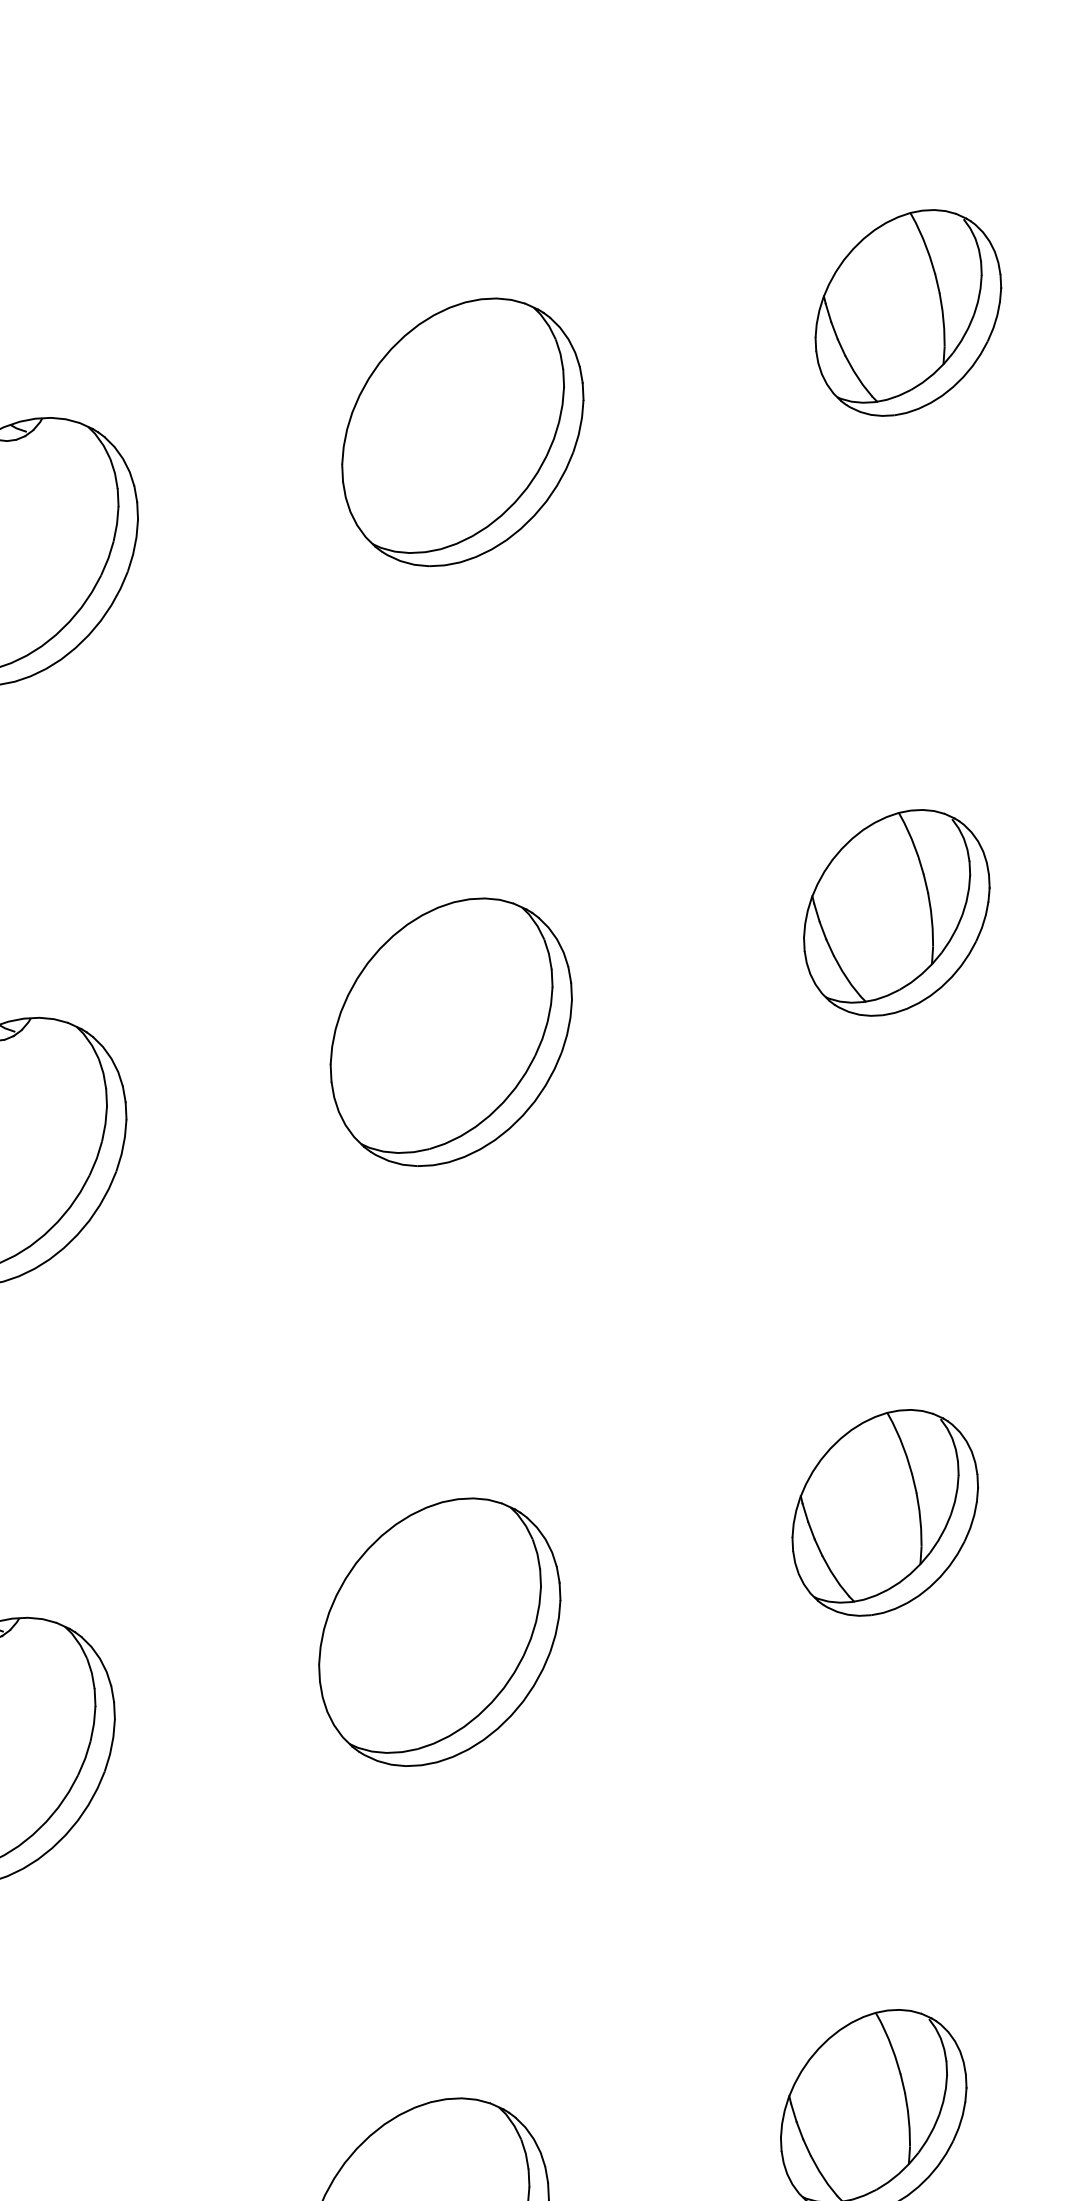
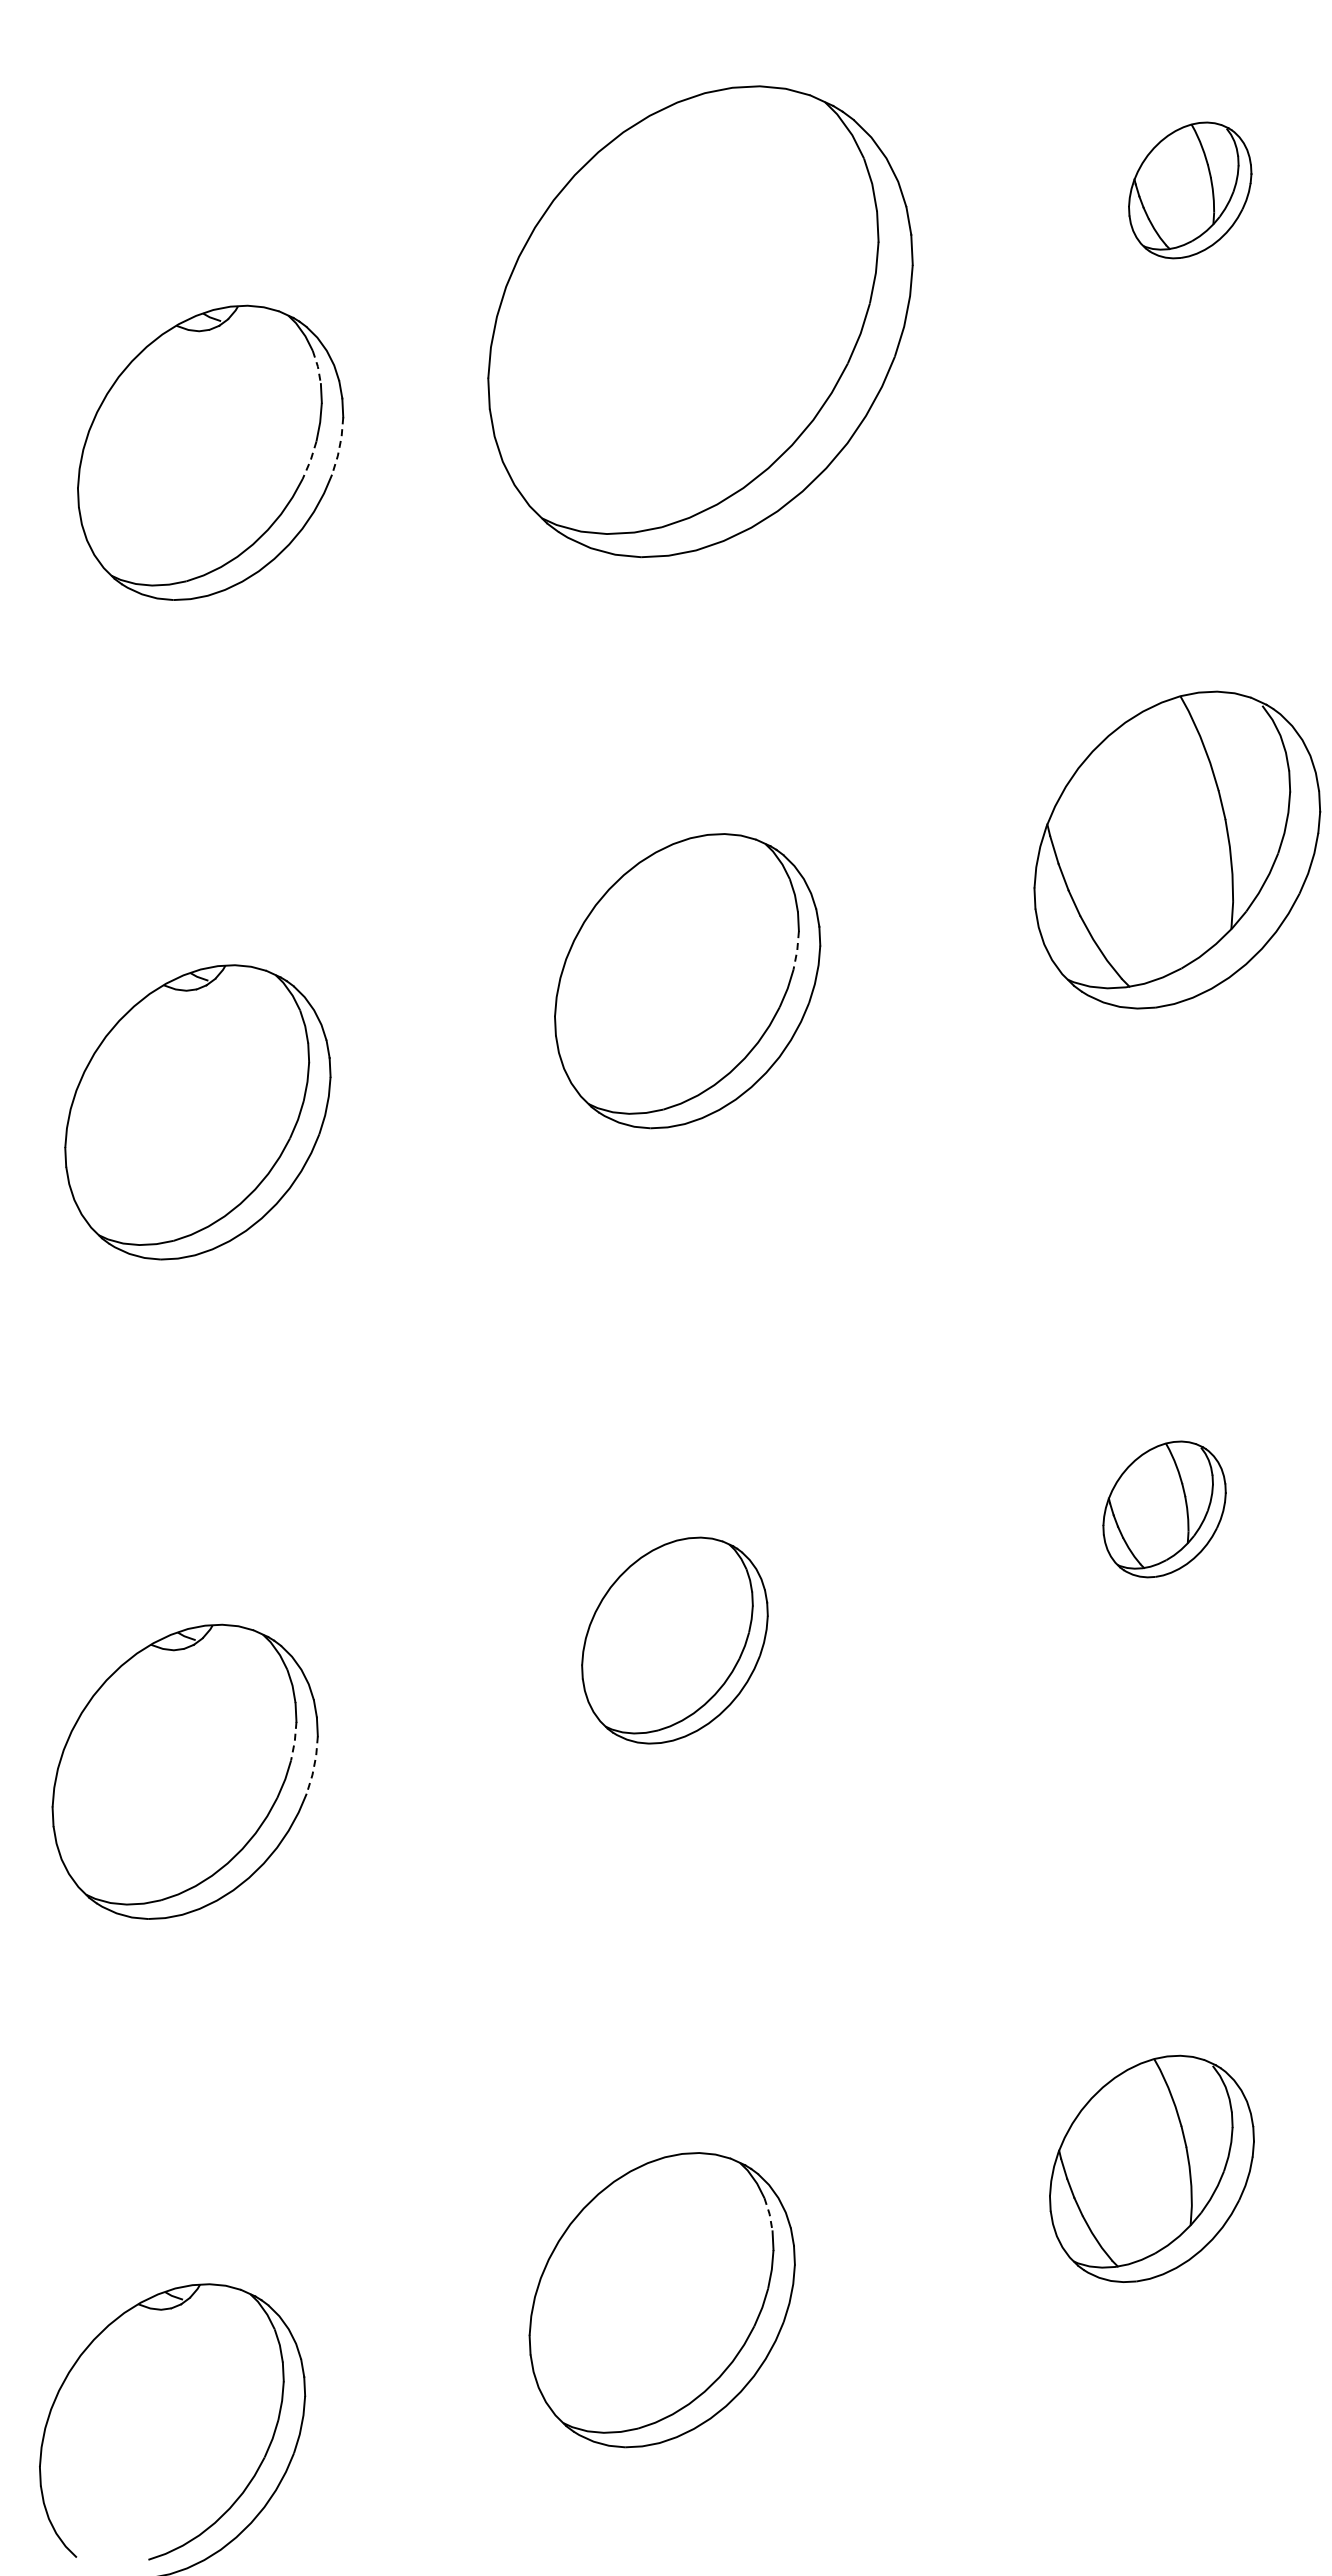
part: (908, 313) -> (1190, 190), size x0.6
part: (462, 432) -> (699, 321), size x1.6
line: (114, 473) -> (317, 366), solid -> dashed
line: (134, 545) -> (339, 446), solid -> dashed
line: (108, 558) -> (310, 460), solid -> dashed
part: (896, 912) -> (1177, 849), size x1.4
line: (551, 1004) -> (797, 950), solid -> dashed
part: (885, 1512) -> (1164, 1509), size x0.6
part: (439, 1632) -> (674, 1640), size x0.7
line: (93, 1723) -> (294, 1741), solid -> dashed
line: (111, 1745) -> (314, 1765), solid -> dashed
line: (525, 2154) -> (769, 2214), solid -> dashed

